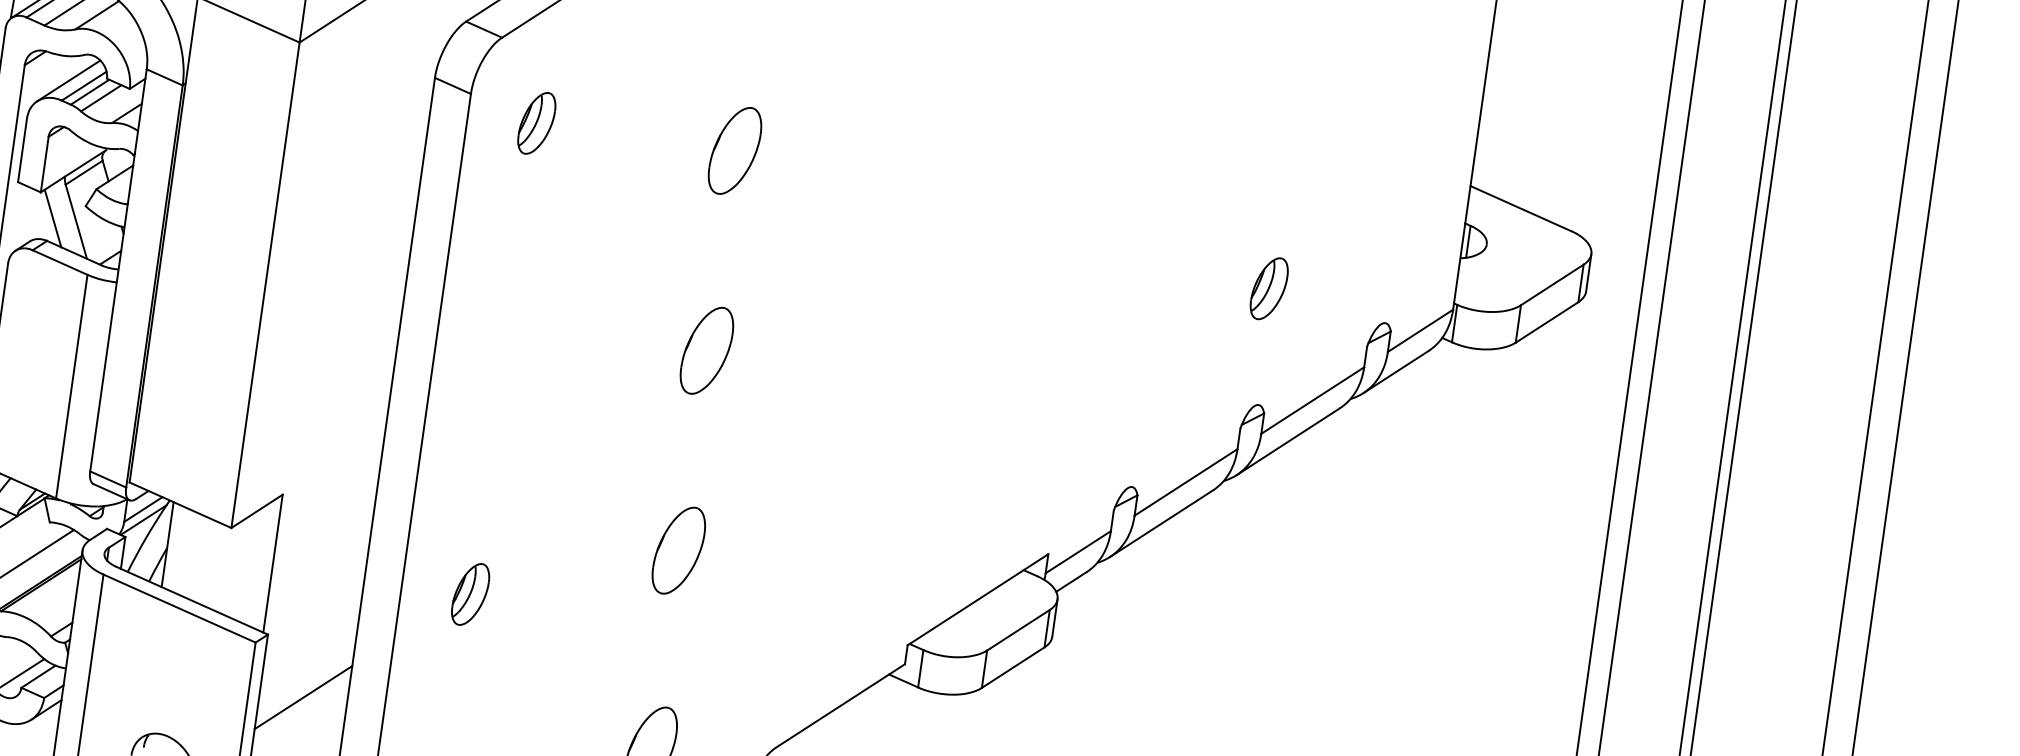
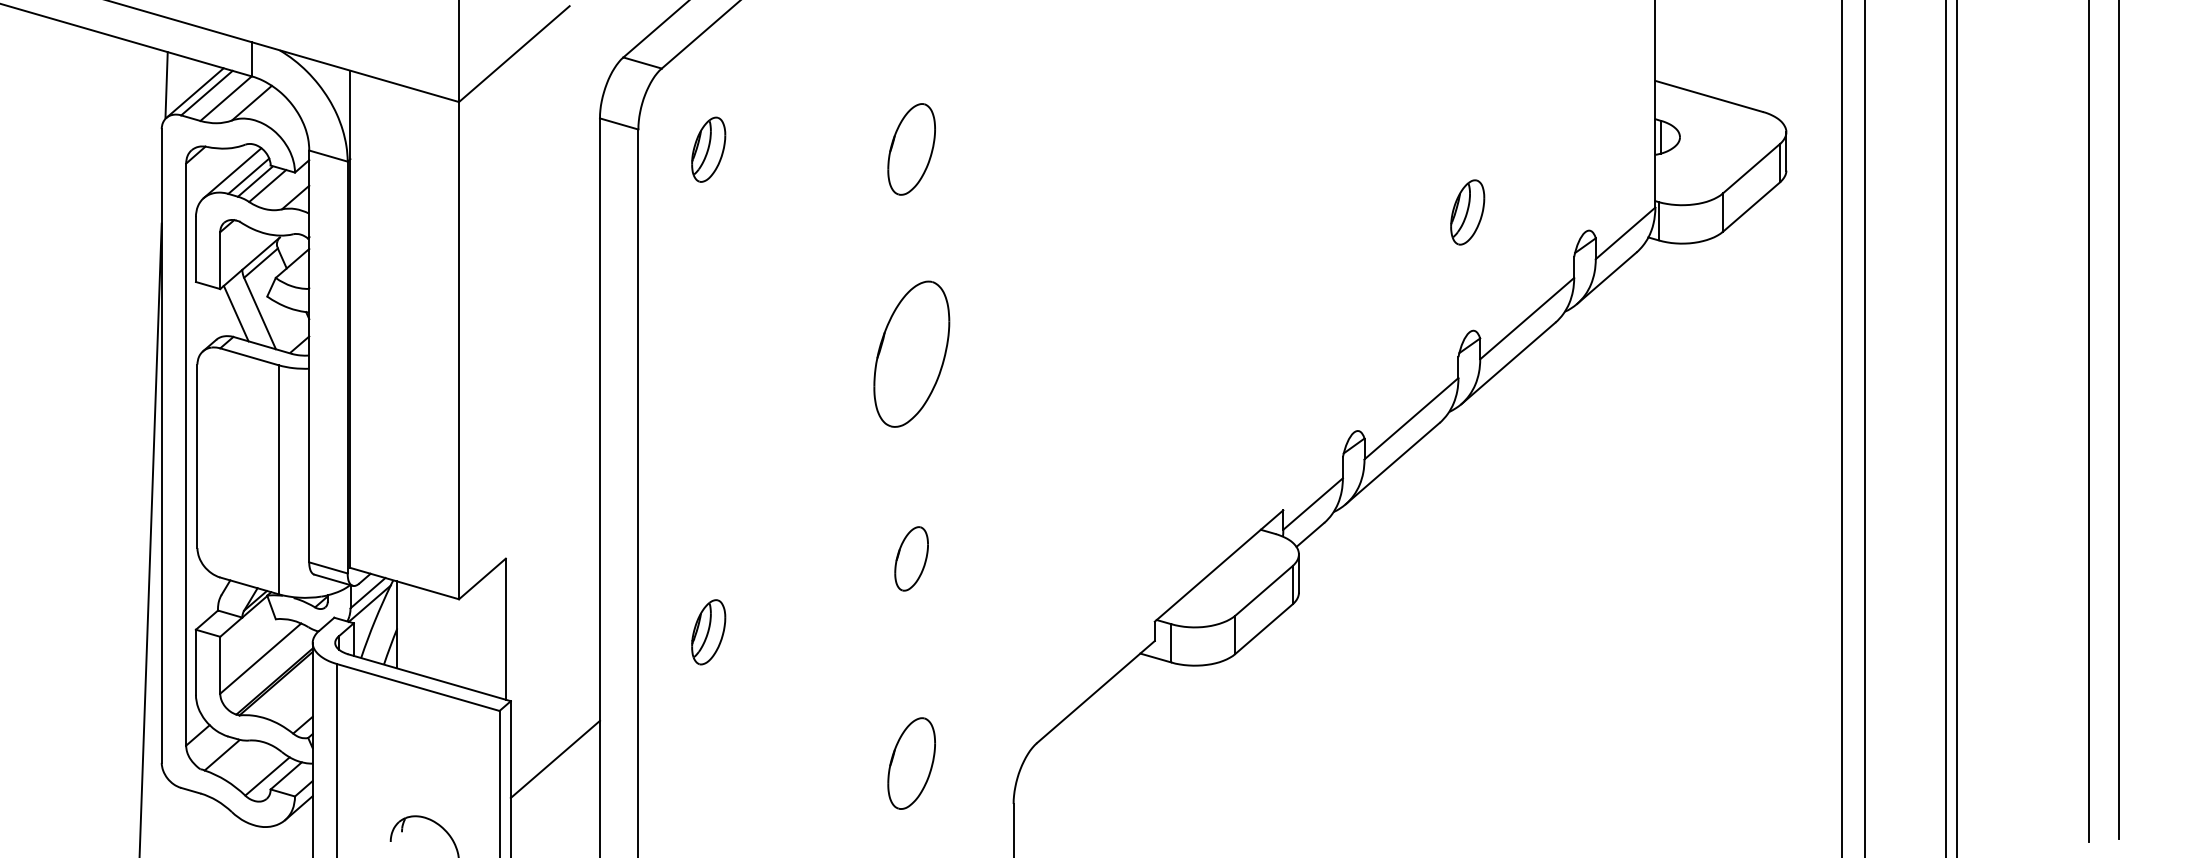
part: (706, 350) -> (911, 353), size x1.6
part: (678, 550) -> (911, 558), size x0.7

